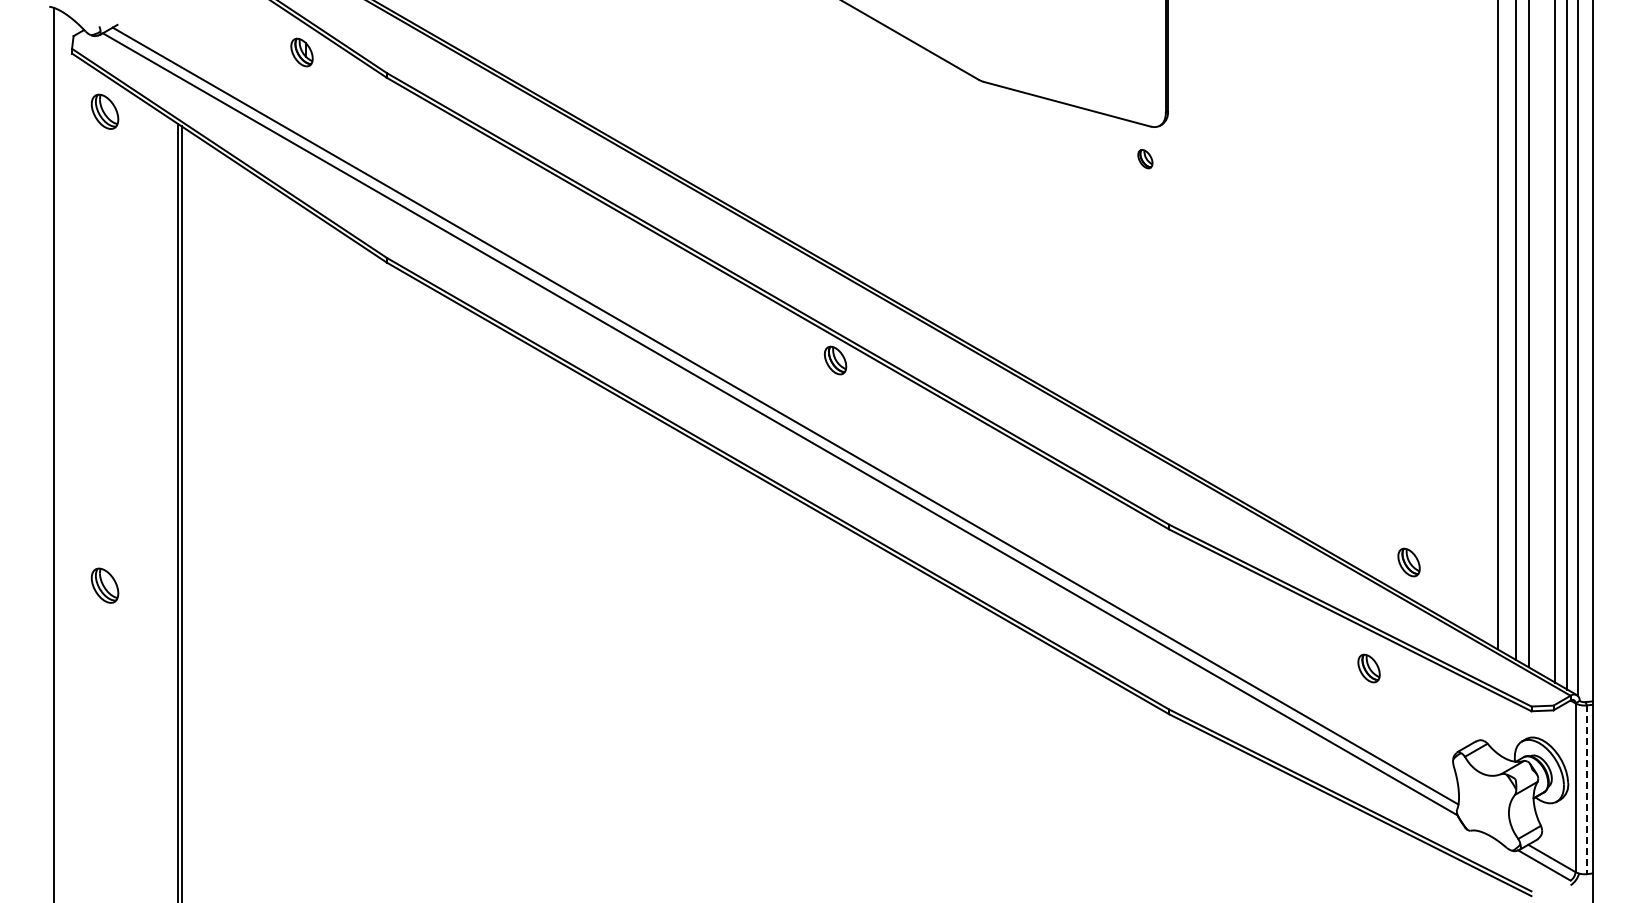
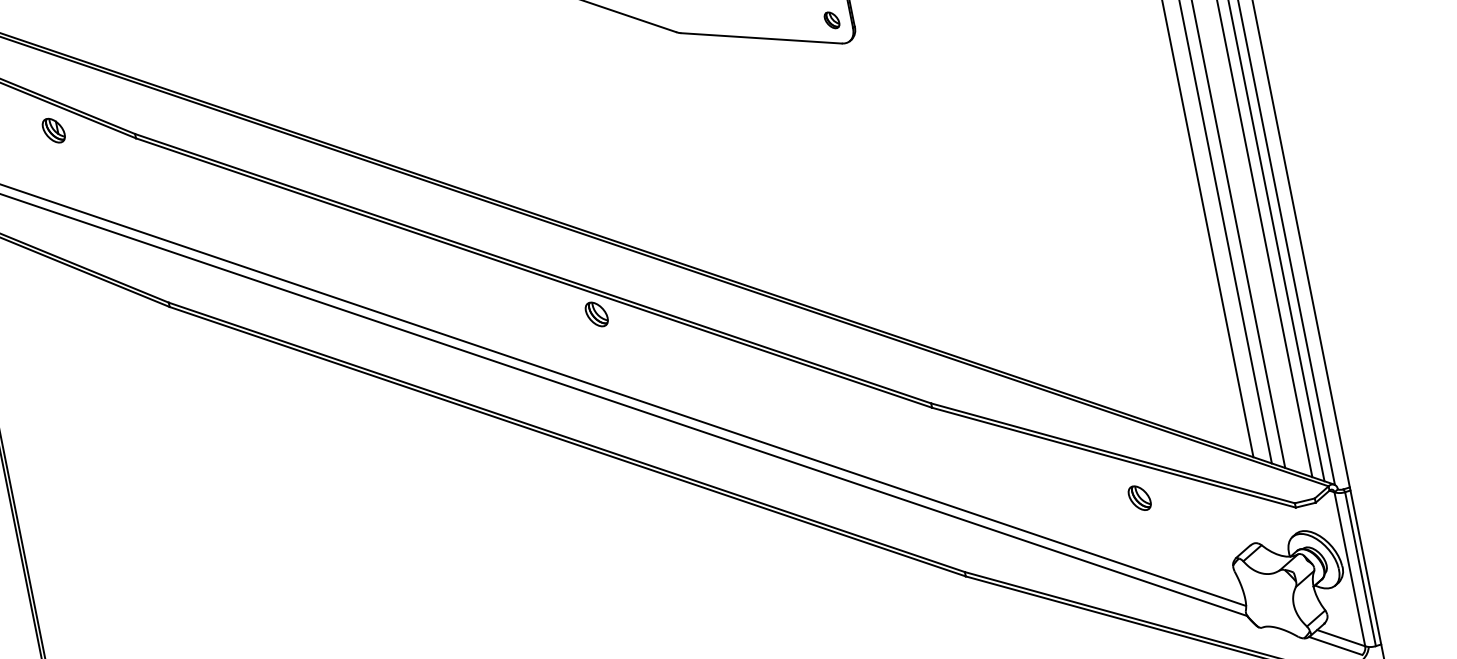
part: (1145, 159) -> (832, 20), moved
part: (1408, 562) -> (1156, 394), removed
line: (1586, 790) -> (1360, 569), dashed -> solid

